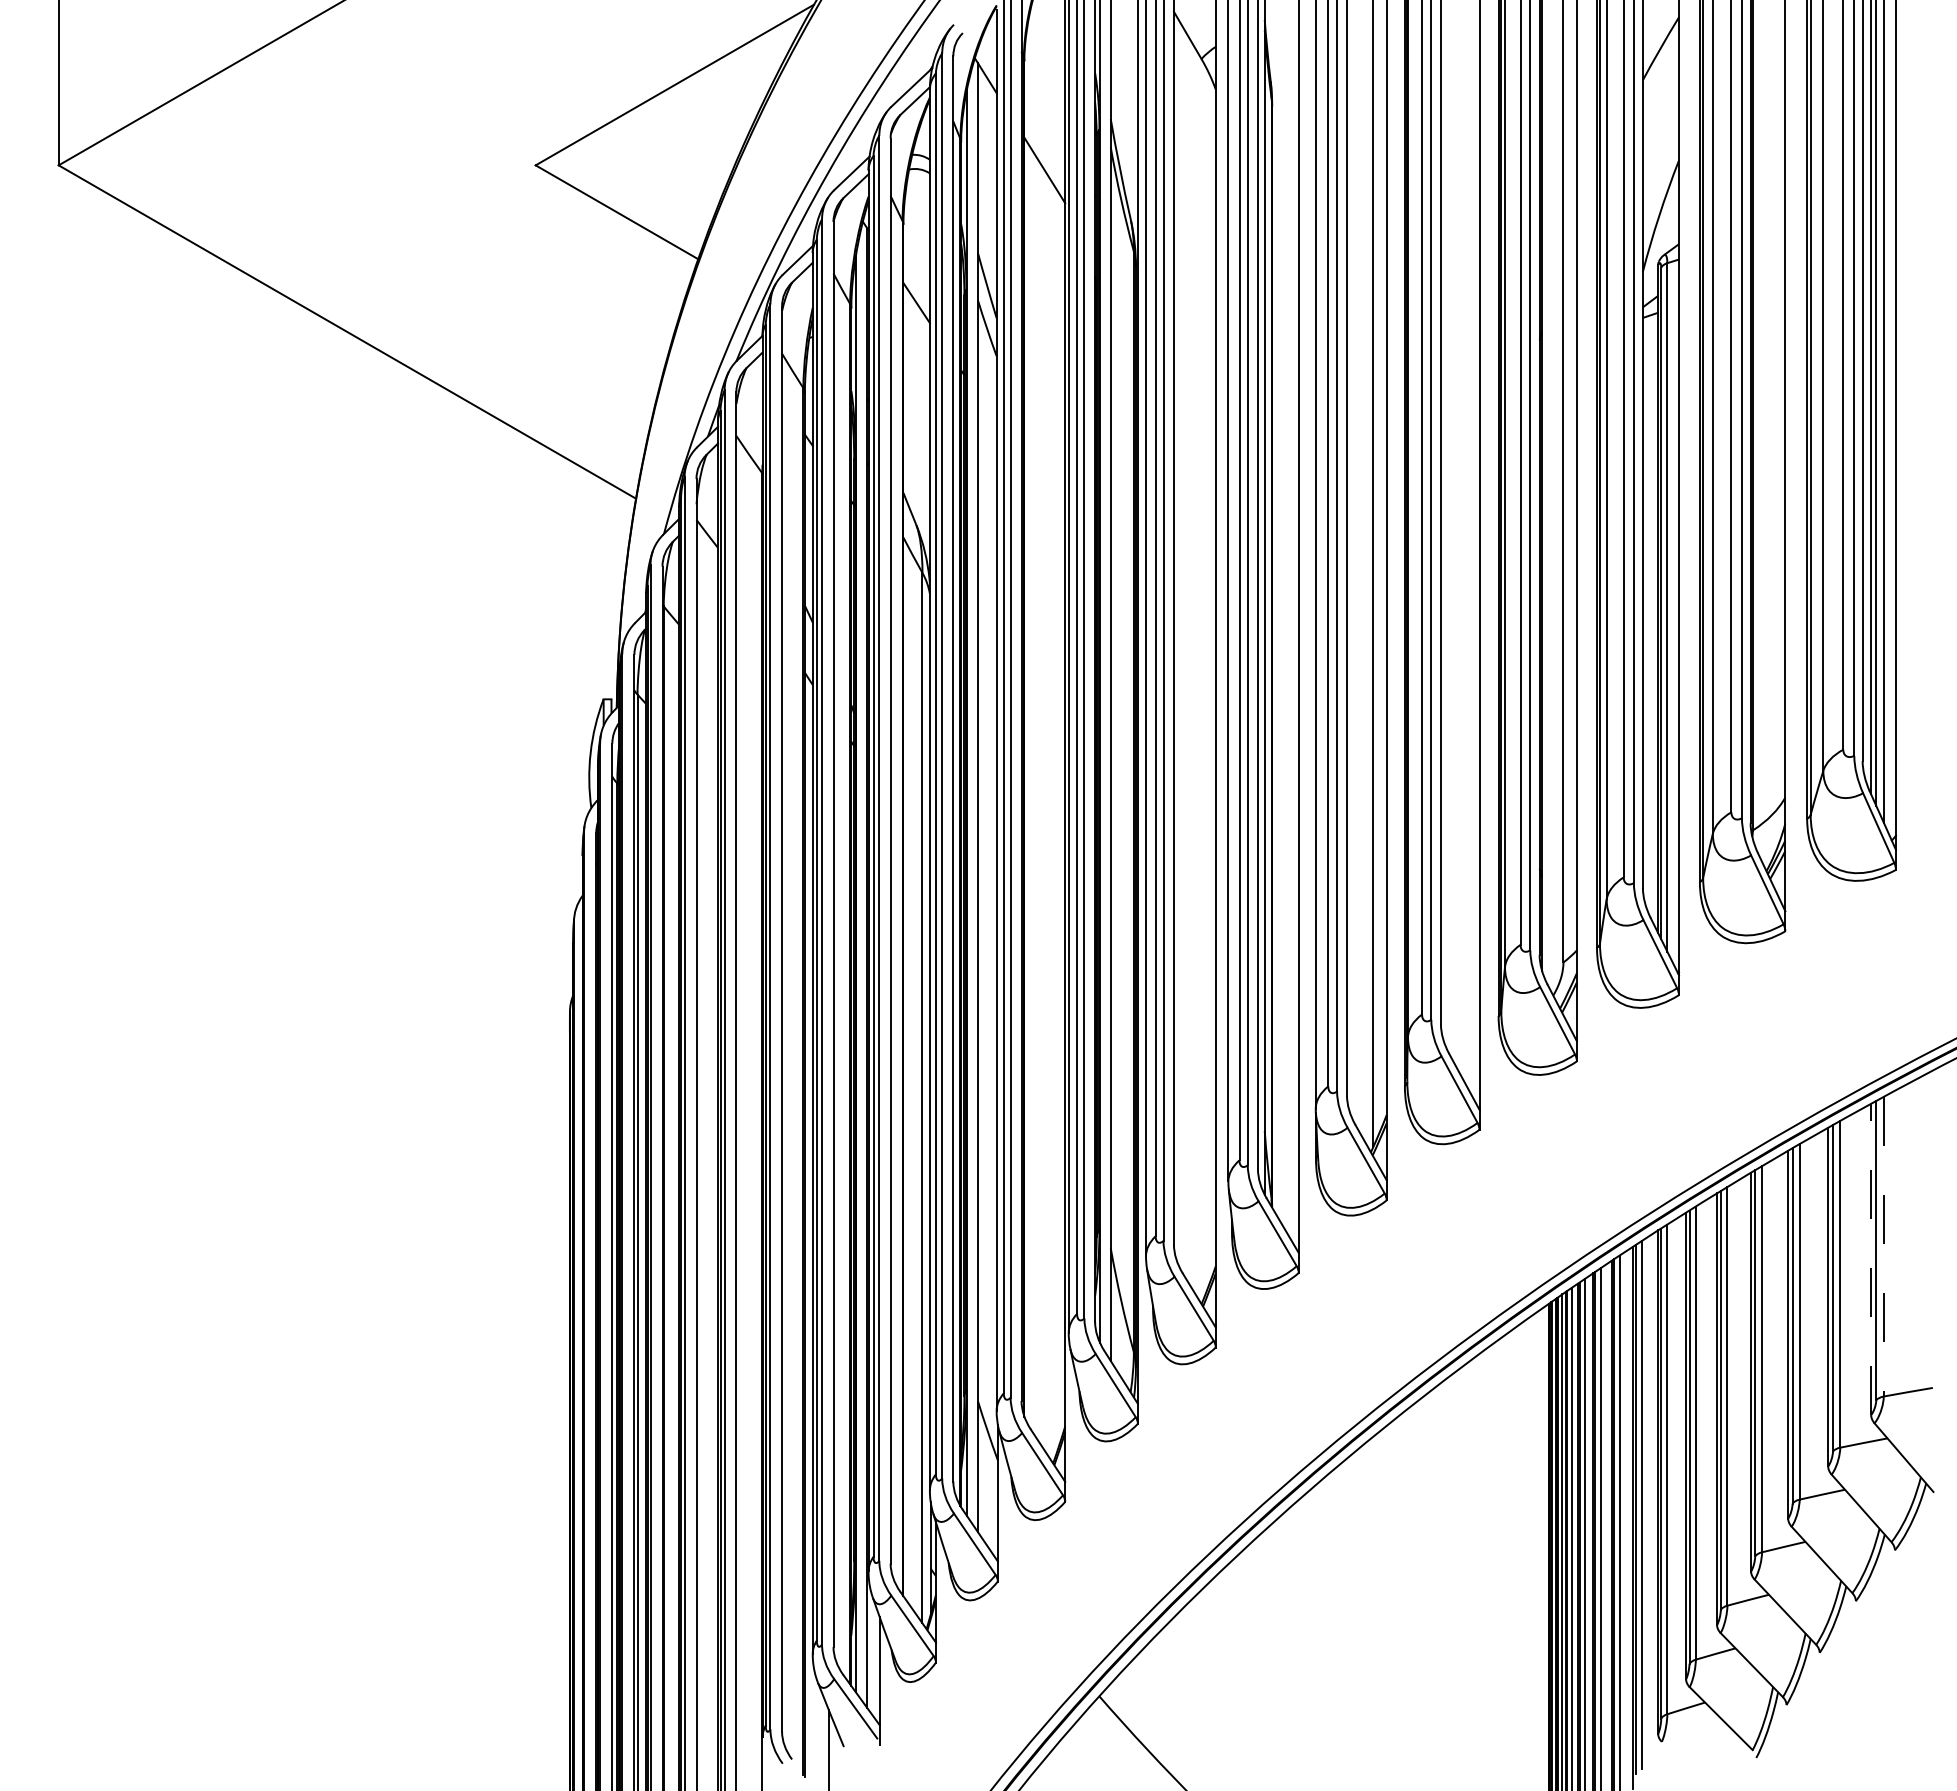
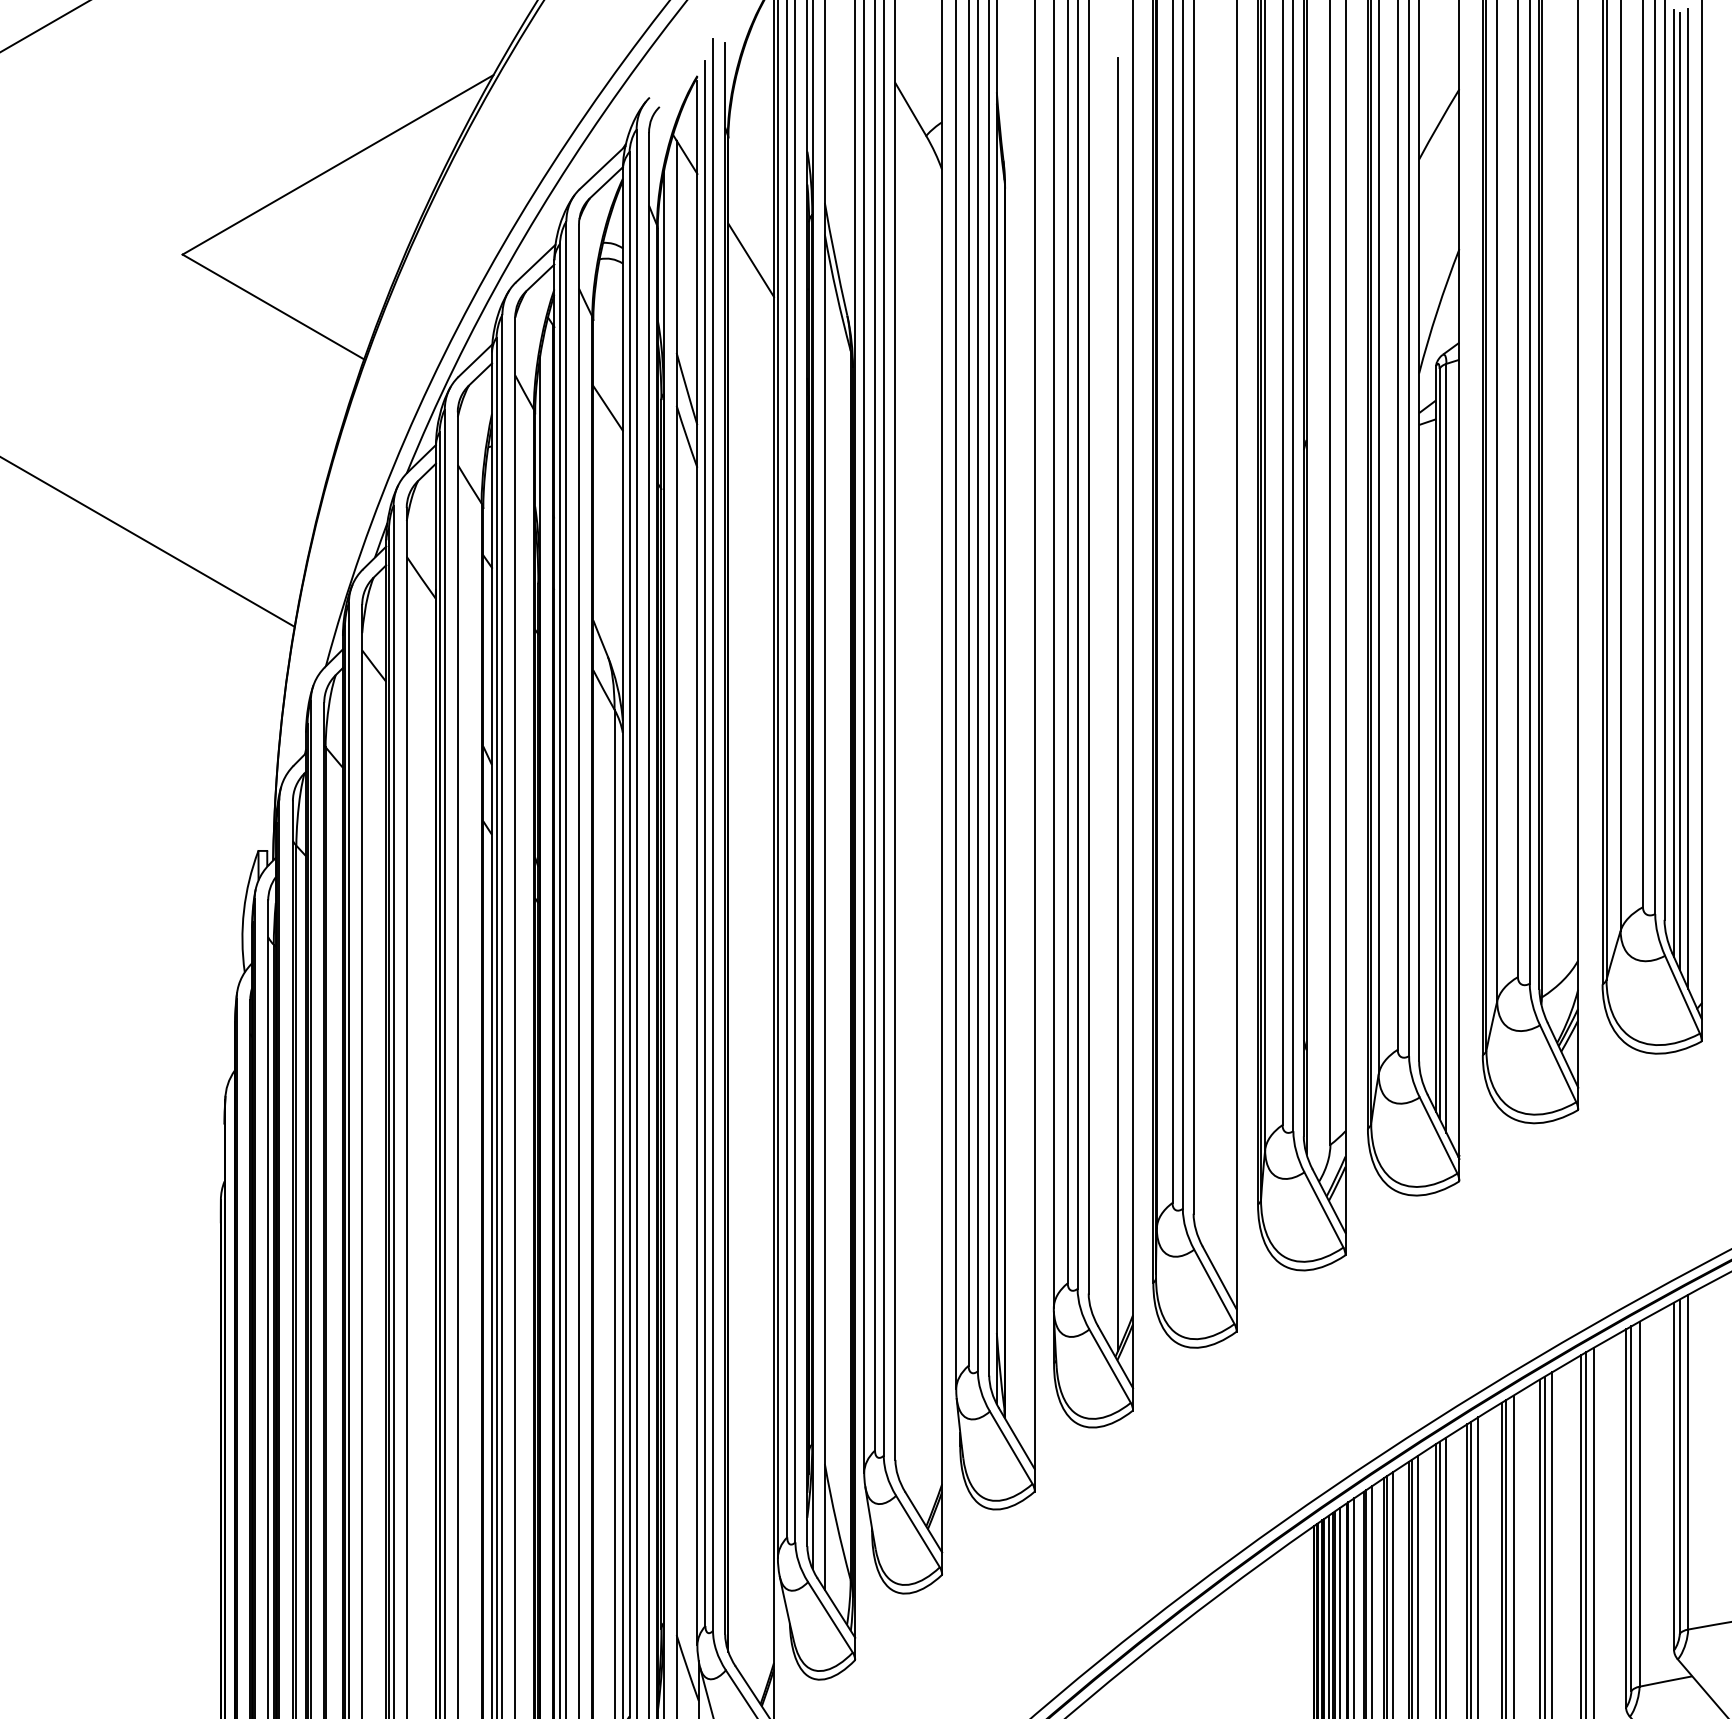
line: (1883, 1246) -> (1687, 1462), dashed -> solid
line: (1871, 1259) -> (1674, 1476), dashed -> solid

